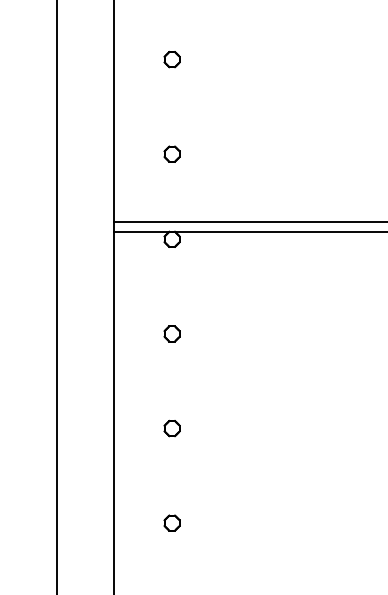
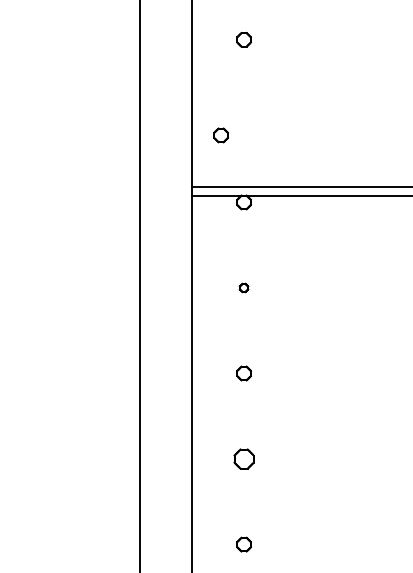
part: (171, 154) -> (220, 135), moved
part: (171, 333) -> (243, 287), size x0.6
part: (171, 522) -> (243, 458), size x1.4

